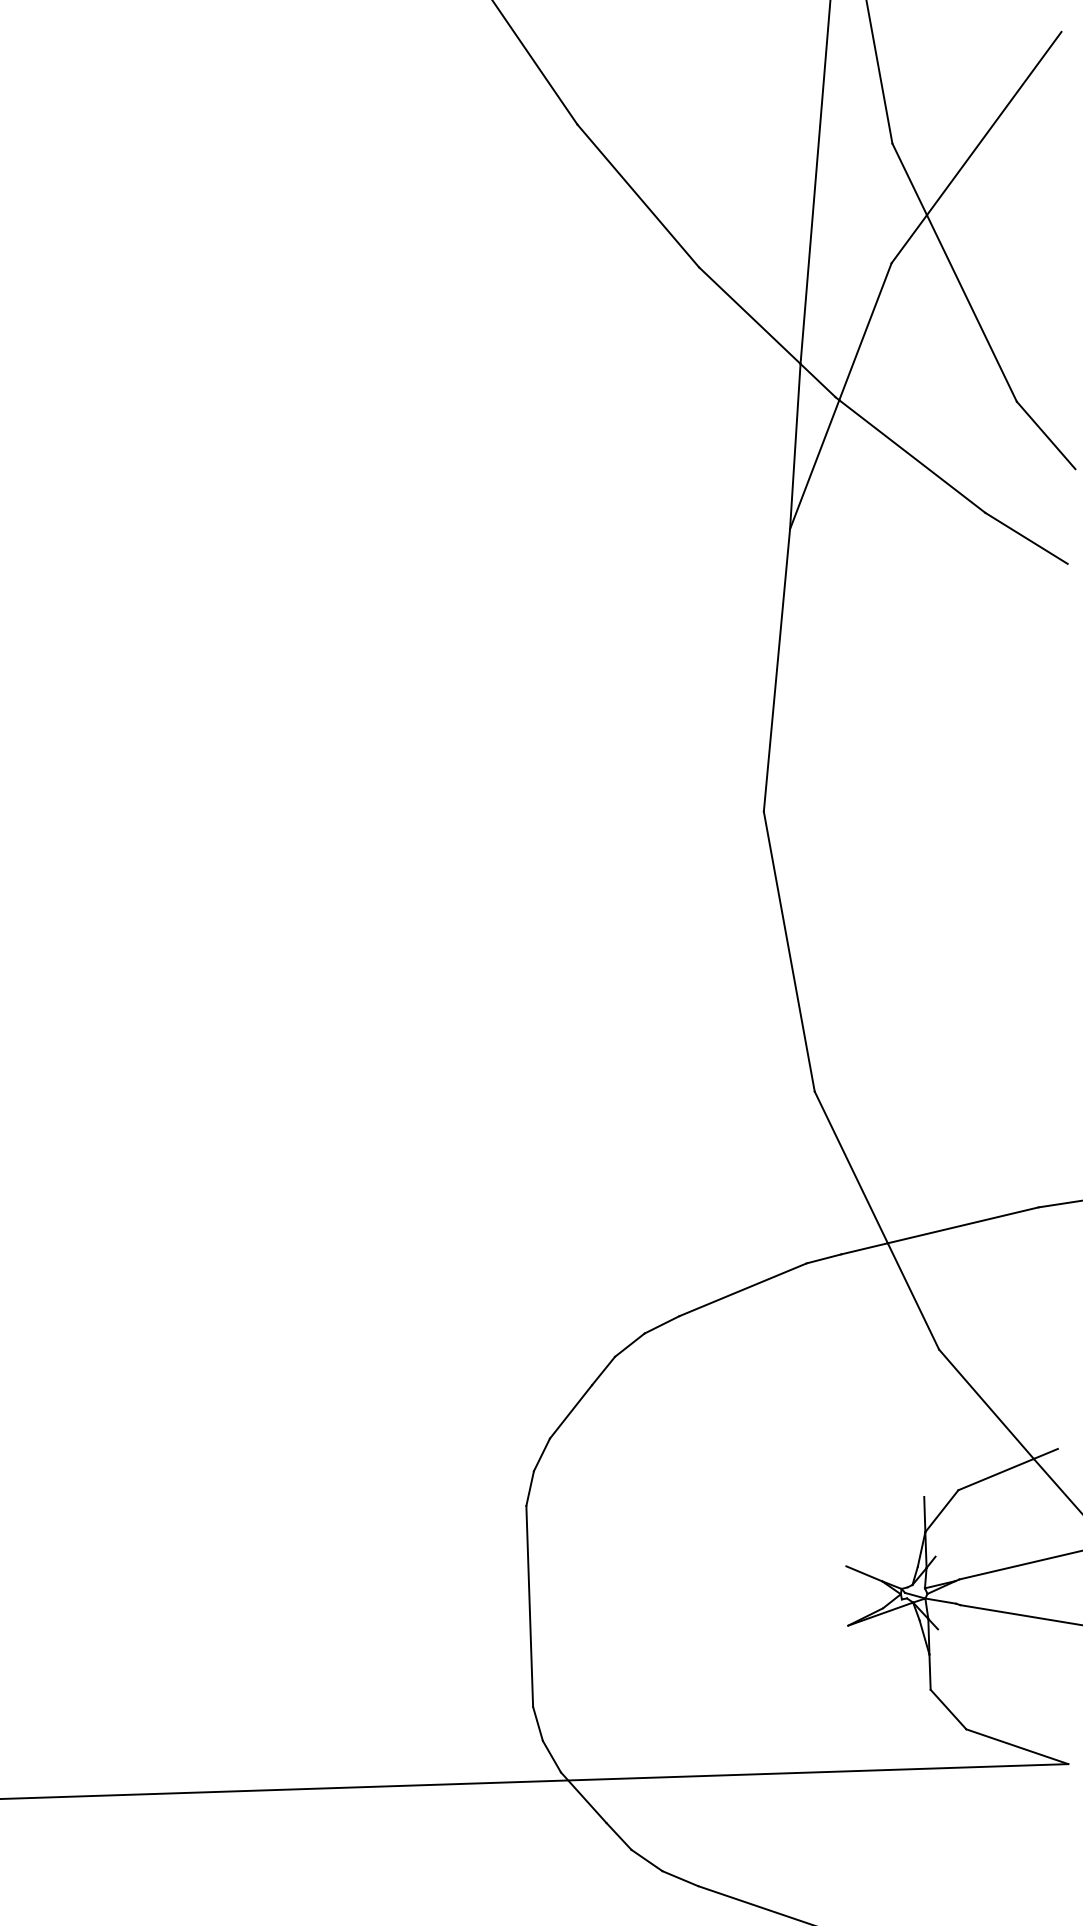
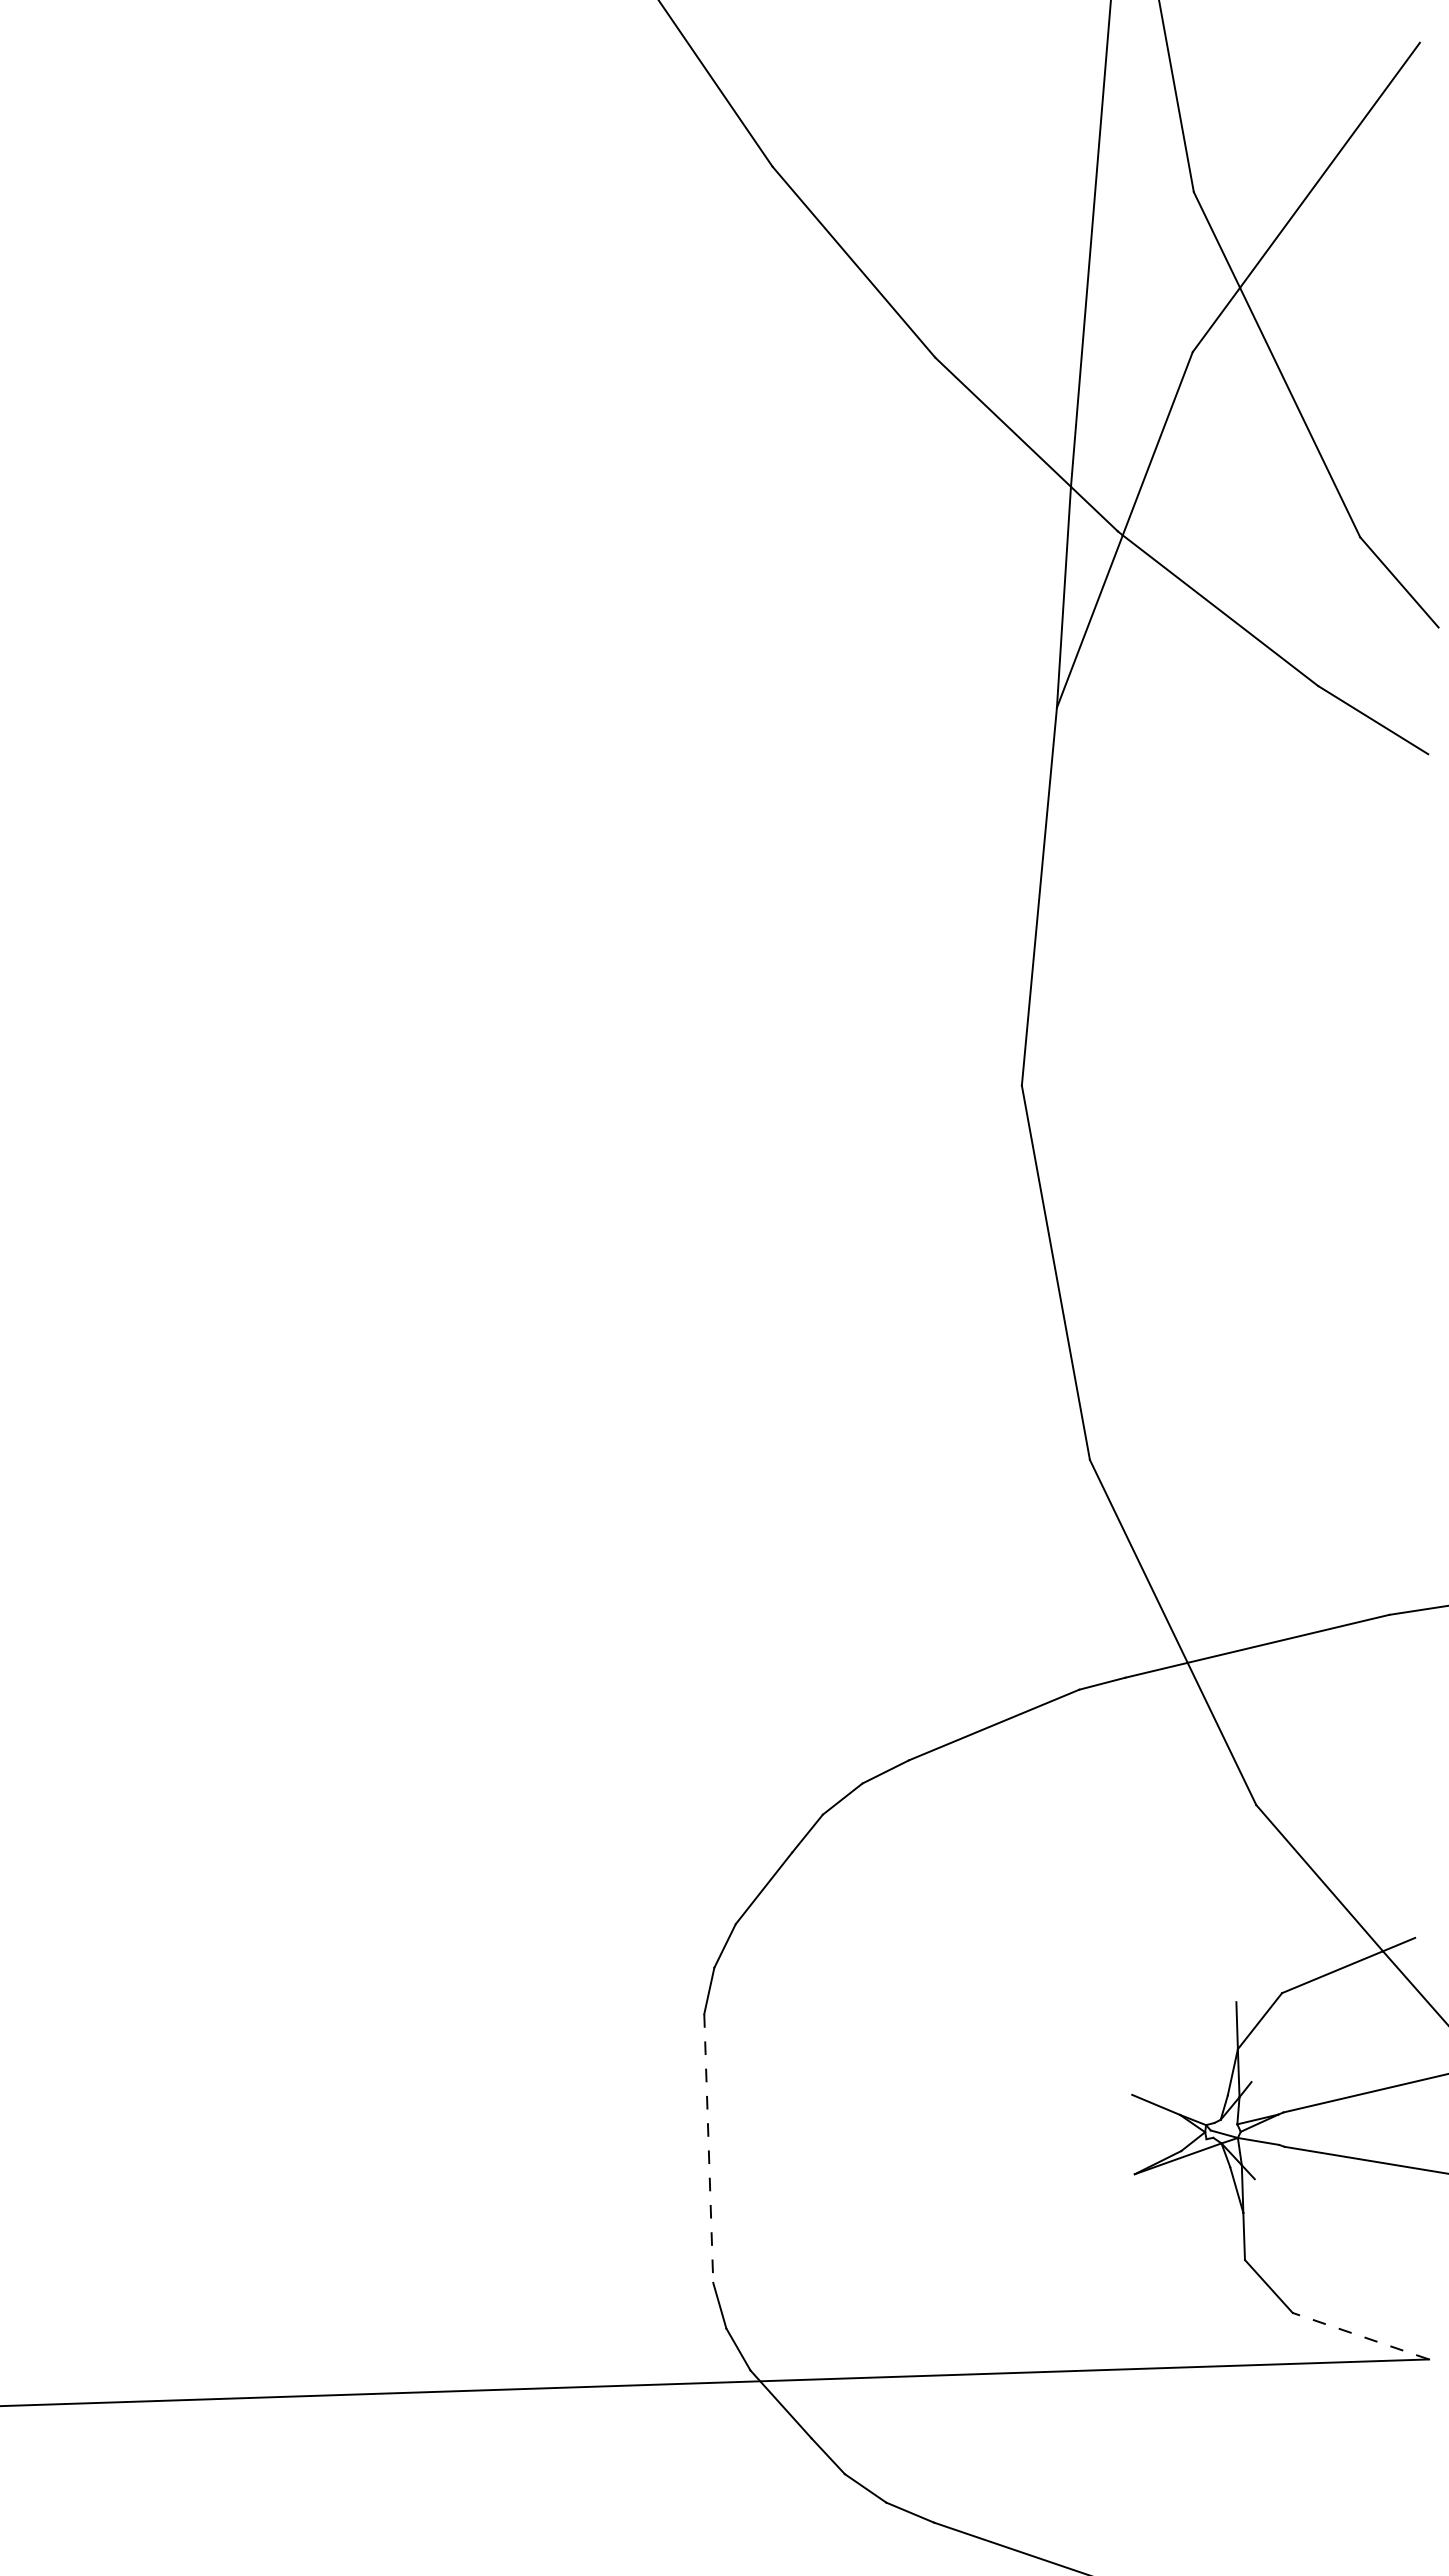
line: (529, 1607) -> (708, 2149), solid -> dashed
line: (1017, 1746) -> (1360, 2336), solid -> dashed

